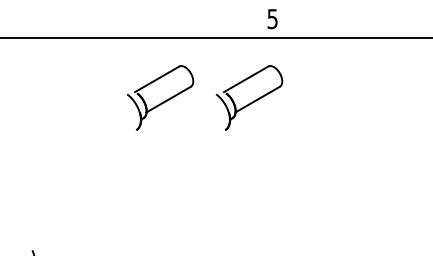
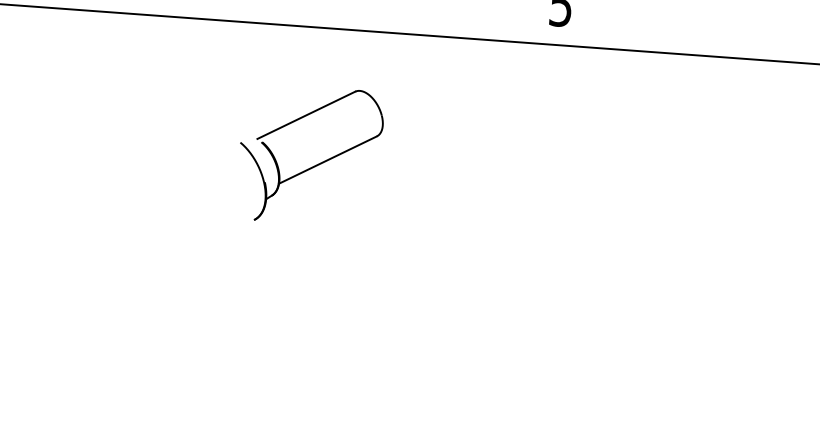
part: (249, 97) -> (499, 168), removed

